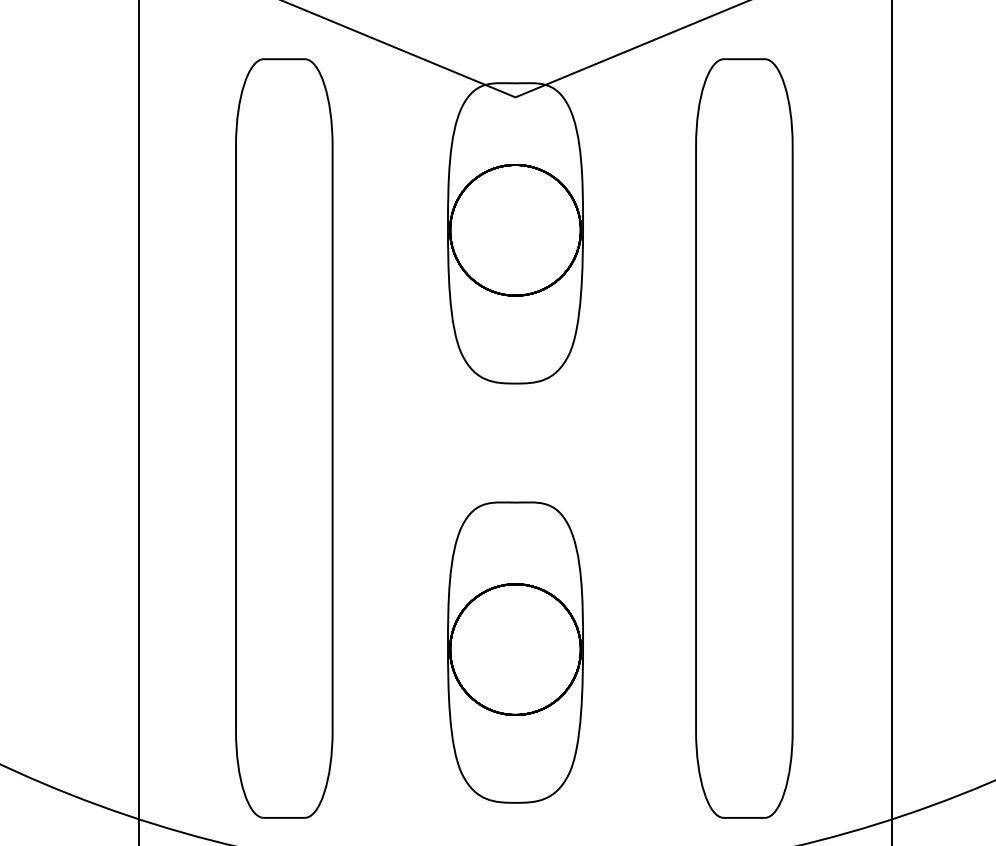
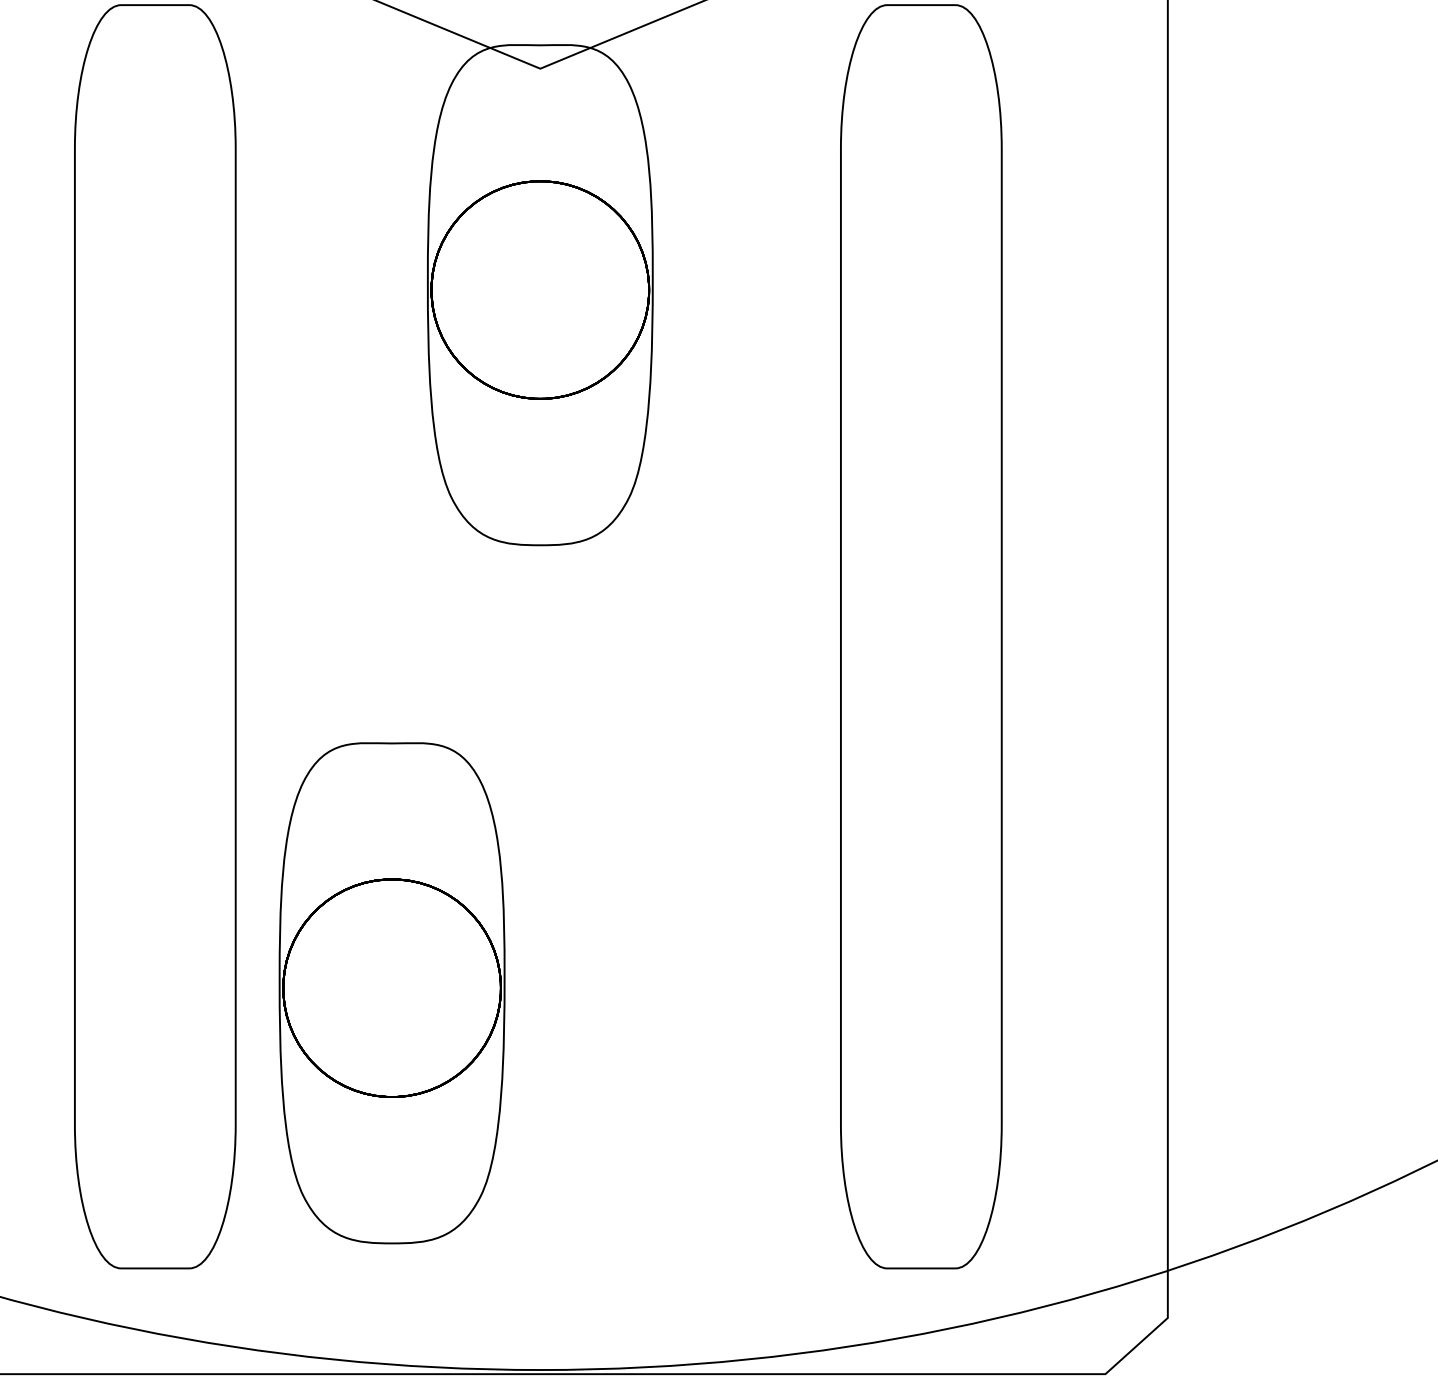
part: (515, 652) -> (392, 993), moved

